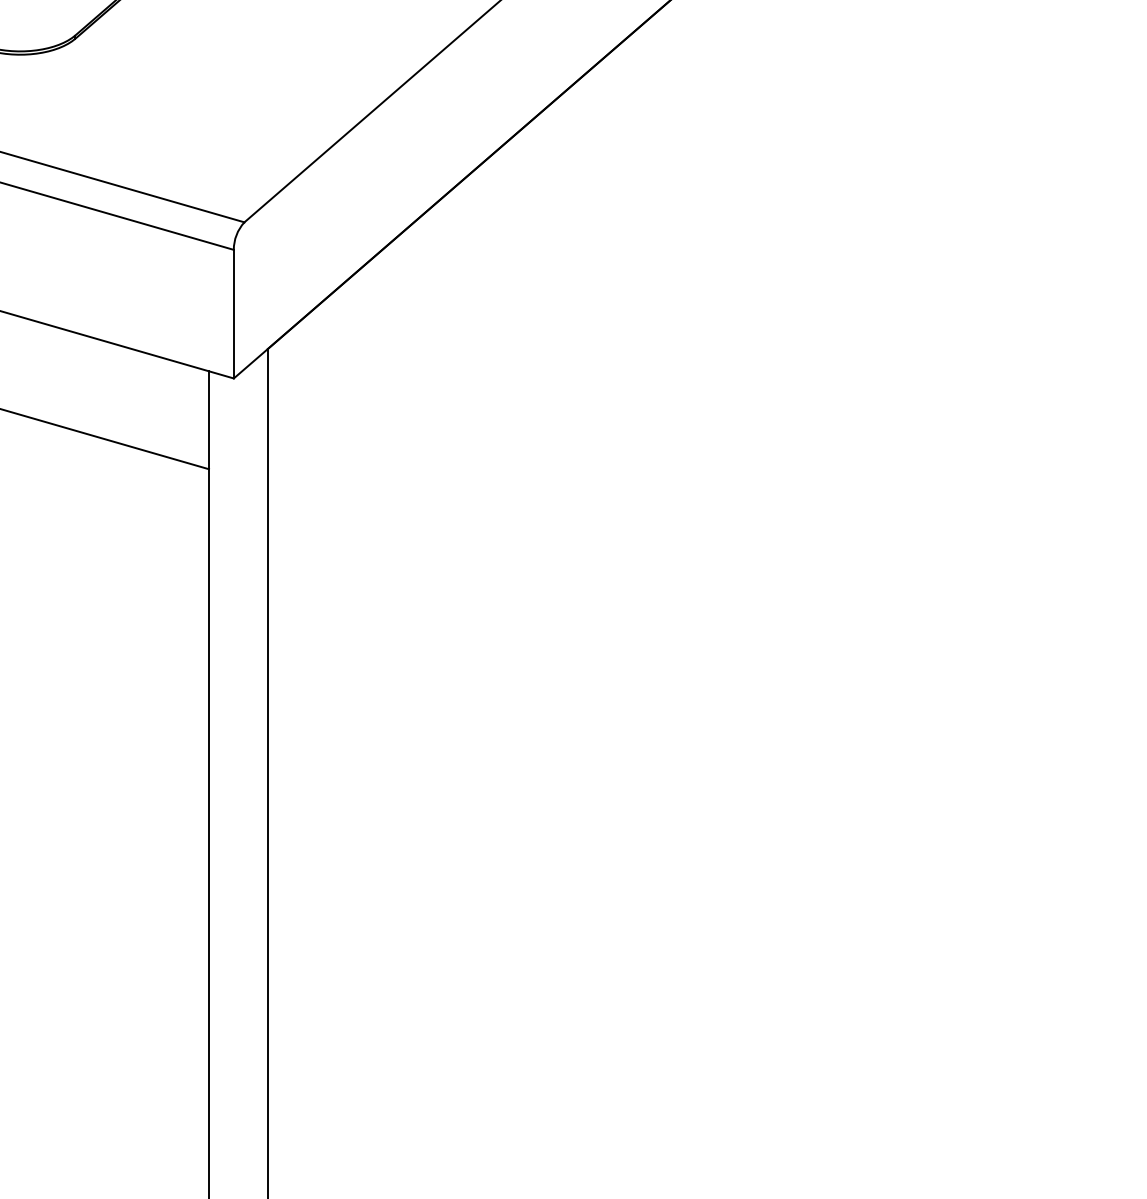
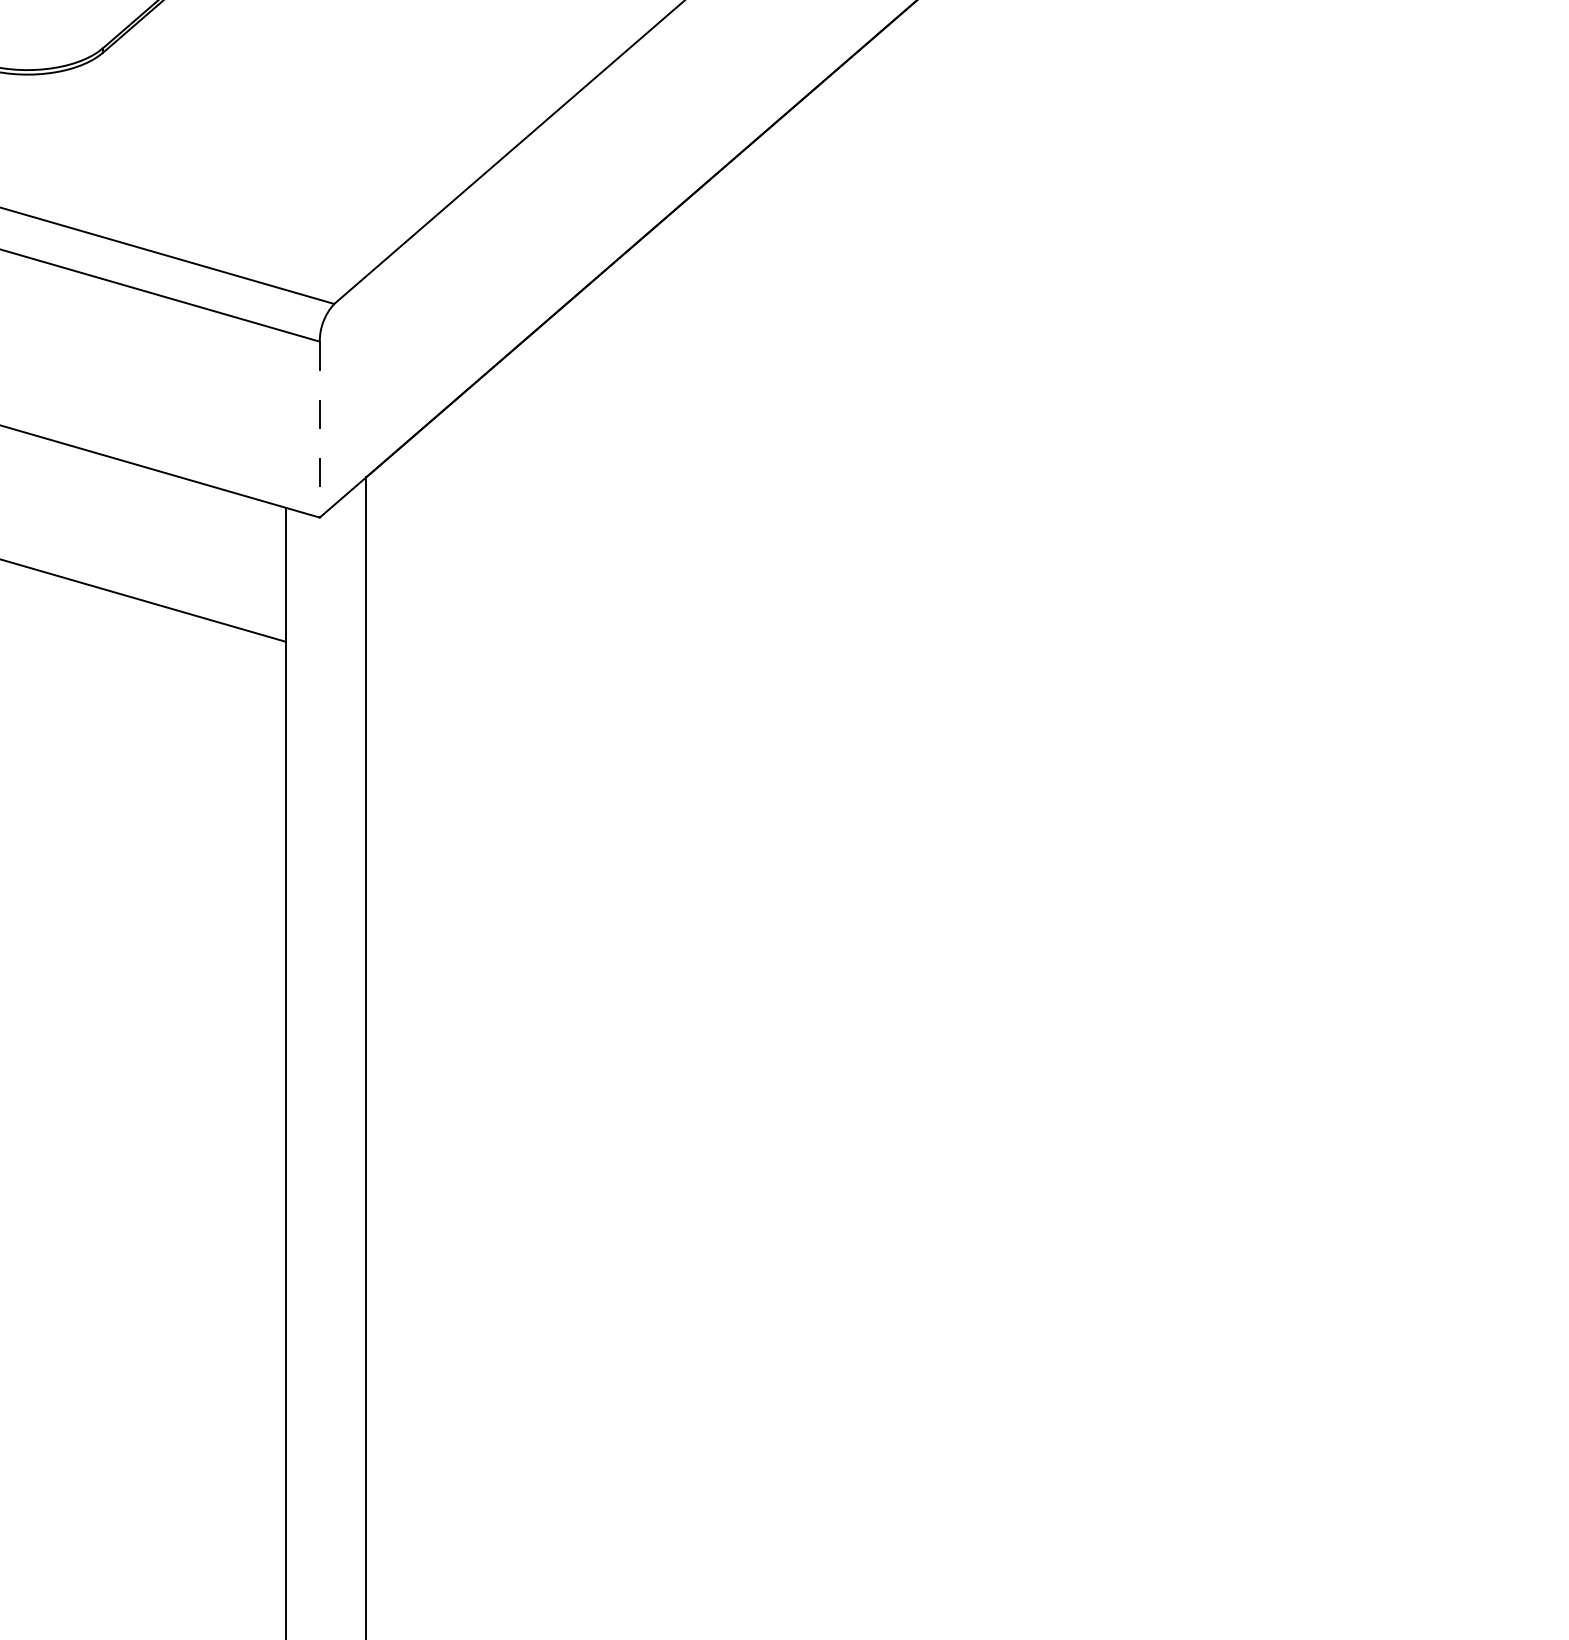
line: (233, 314) -> (319, 430), solid -> dashed

